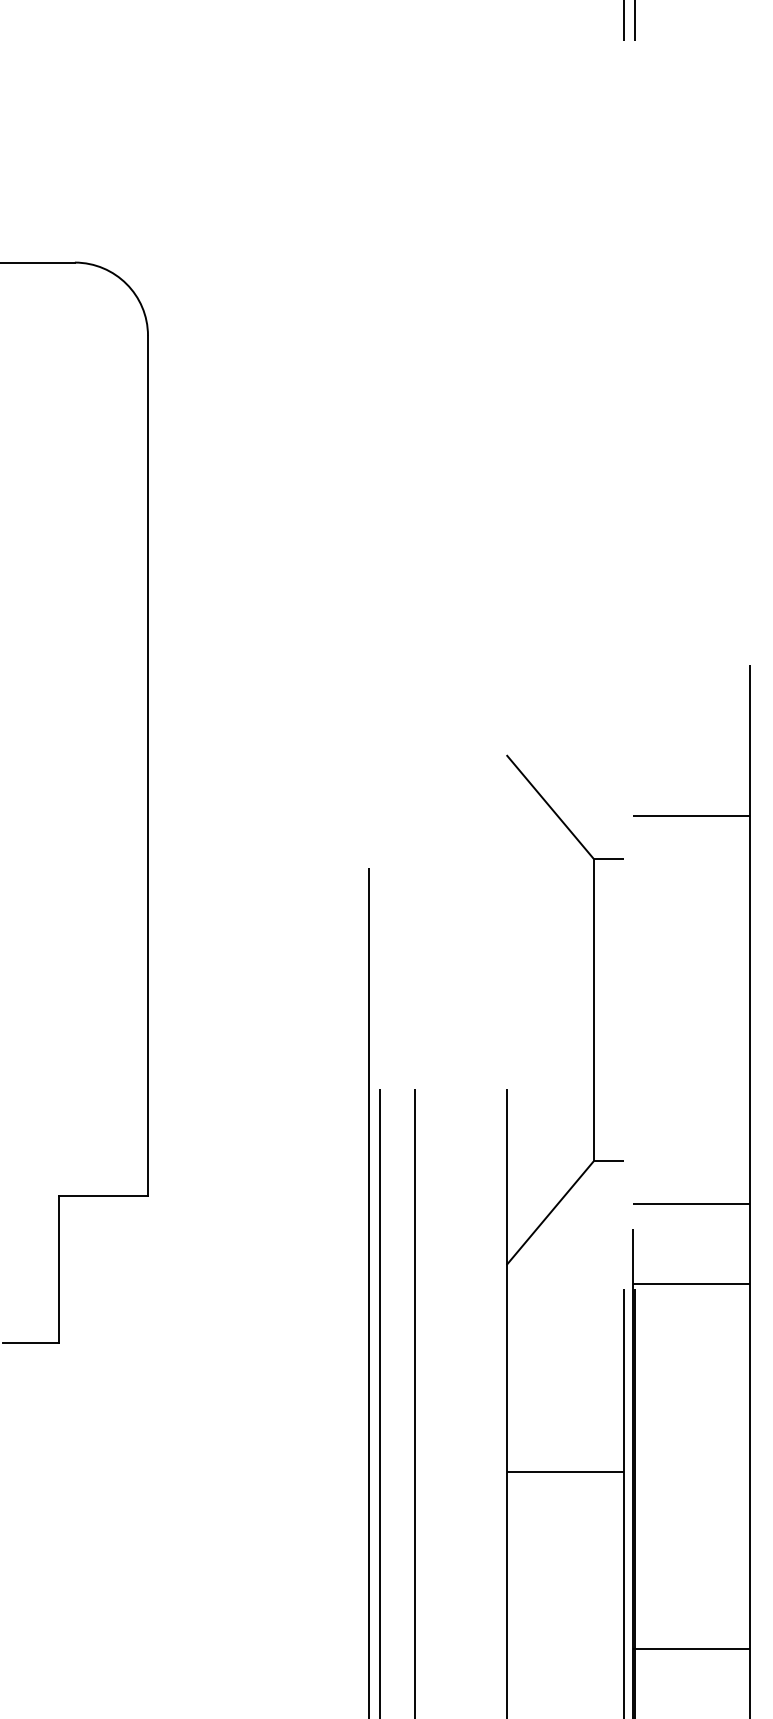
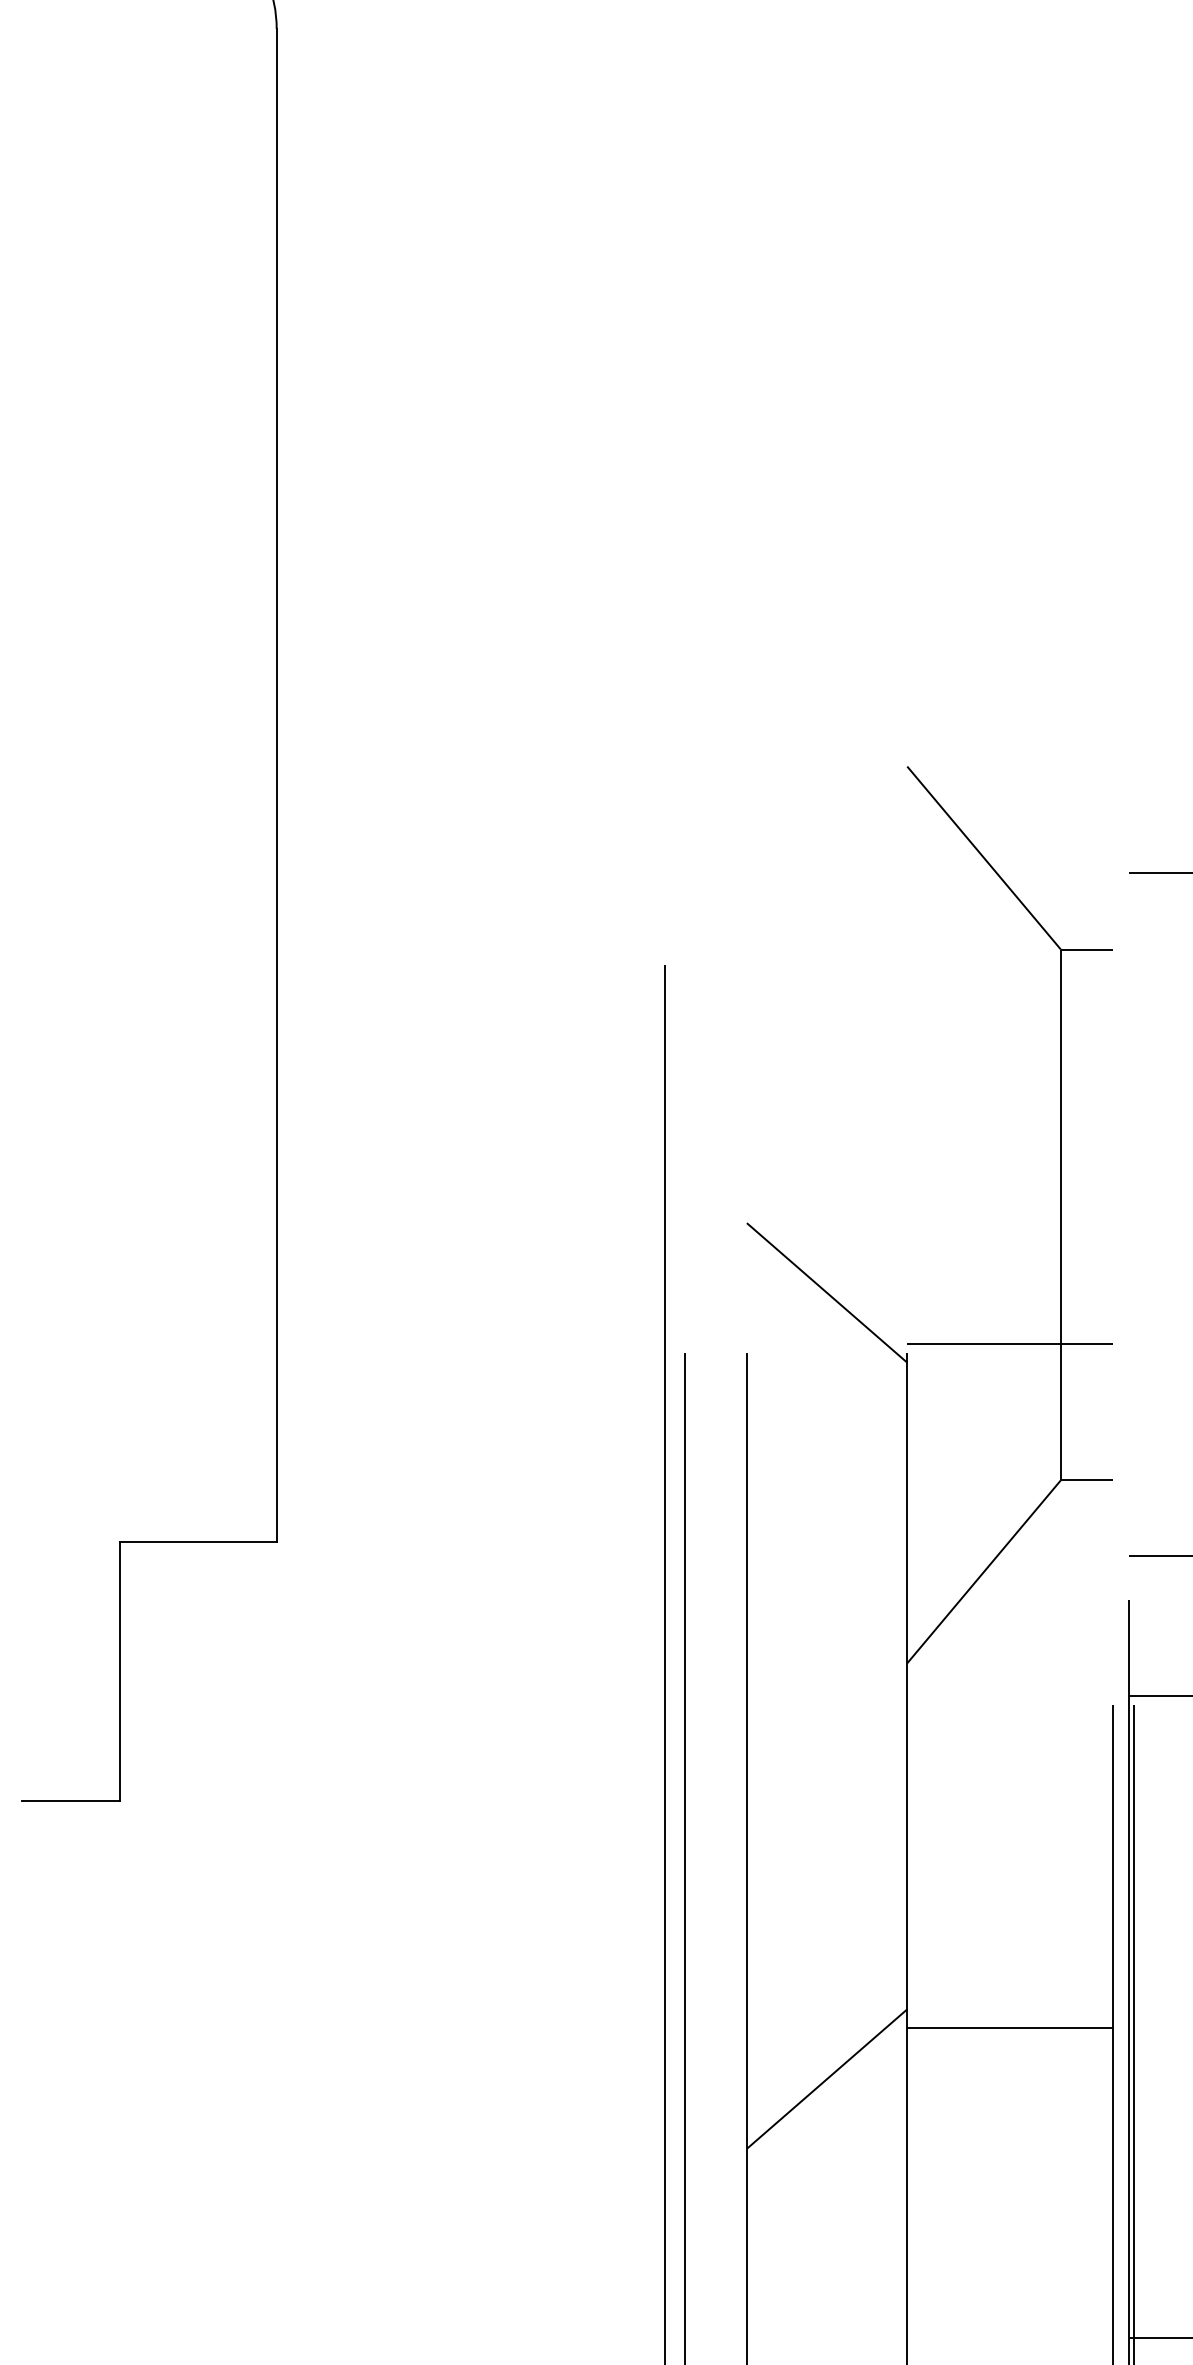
line: (460, 1054) -> (826, 1293), added
line: (564, 1083) -> (1009, 1344), added
line: (460, 1501) -> (826, 2079), added

